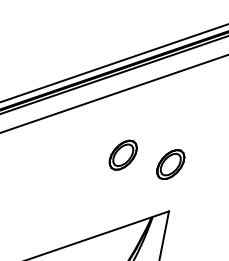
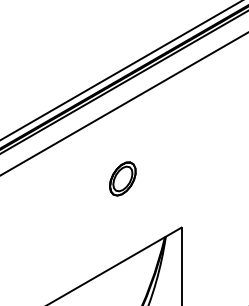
part: (170, 164) -> (173, 178), removed

